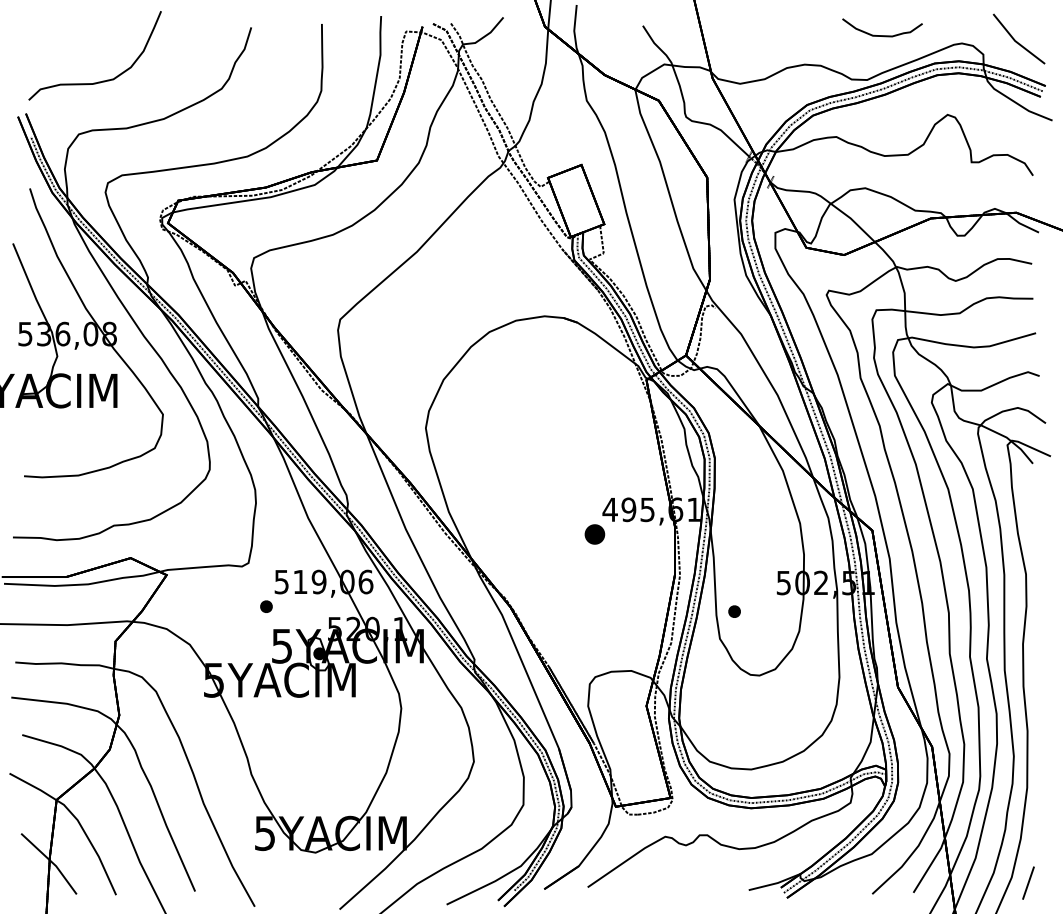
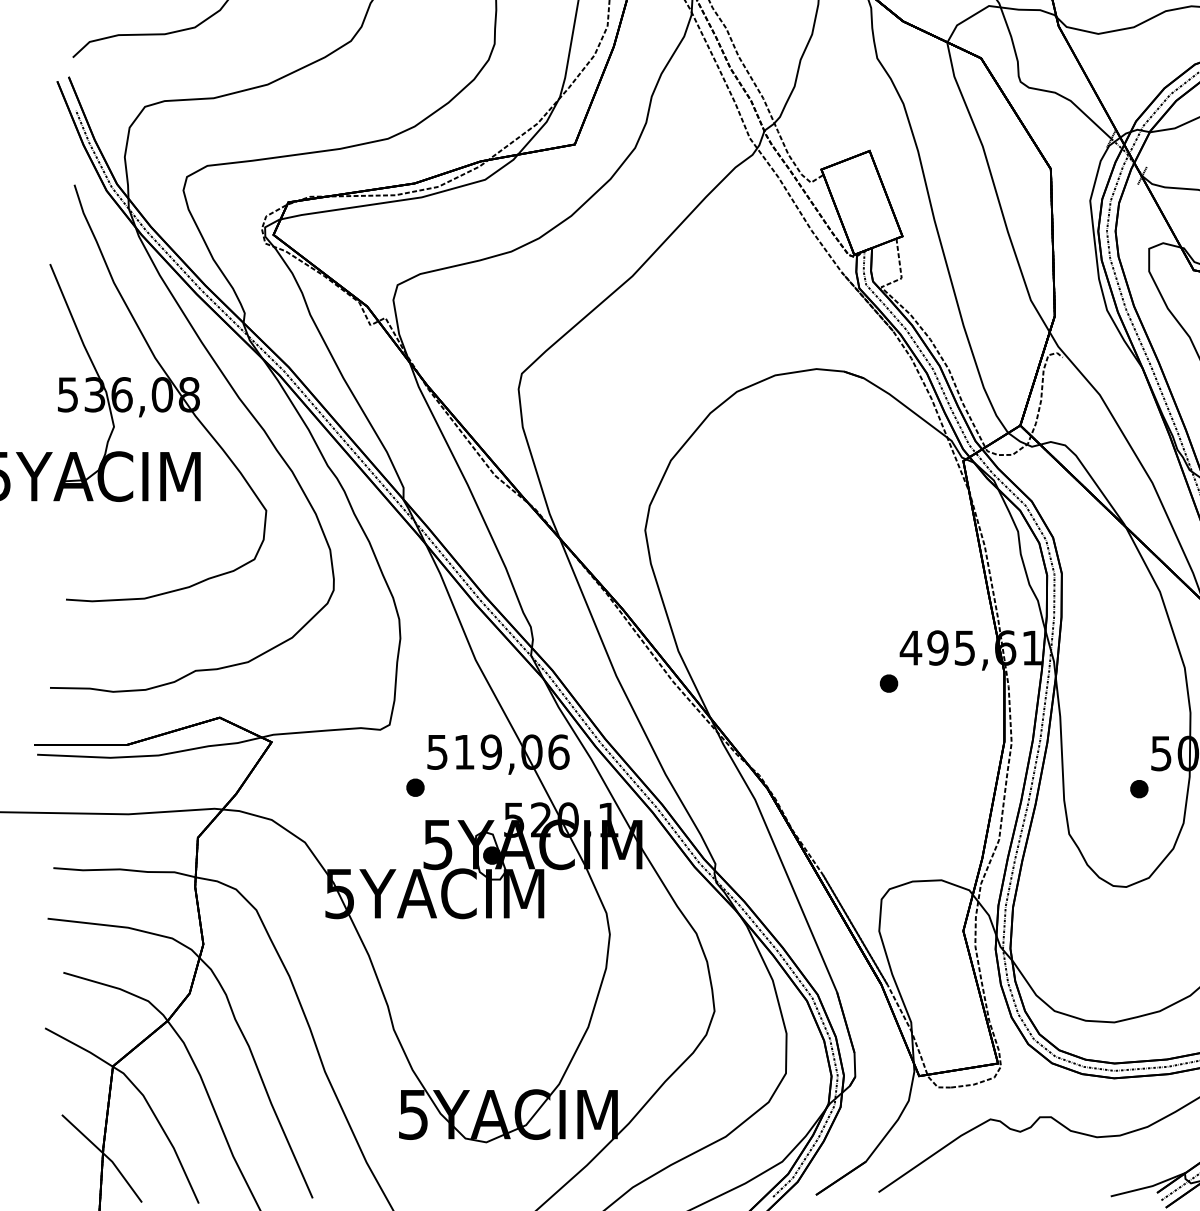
part: (594, 534) -> (888, 683), size x0.62
part: (734, 611) -> (1139, 788), moved

